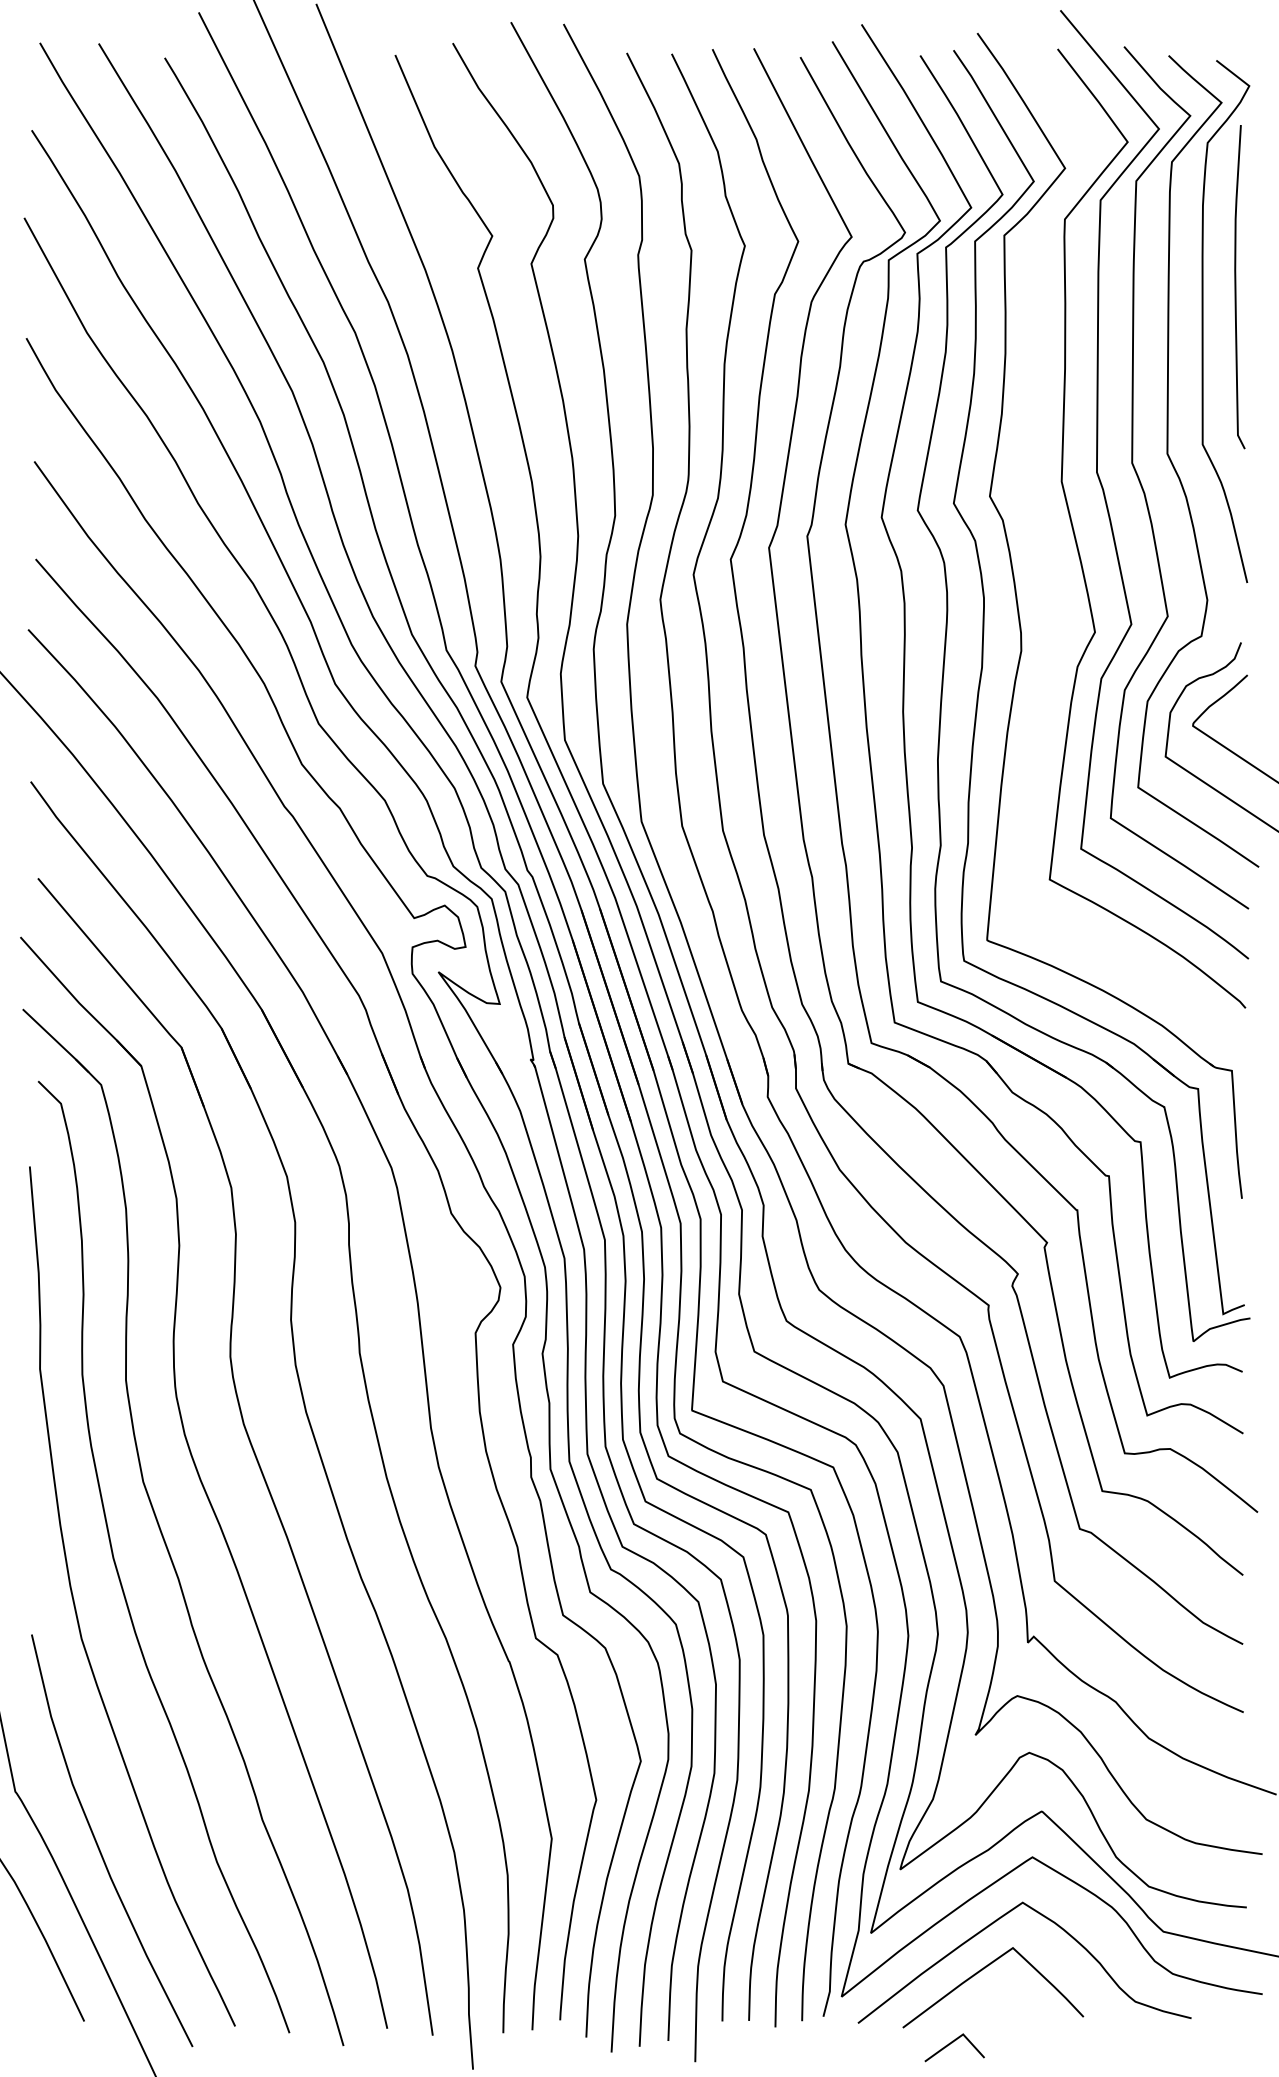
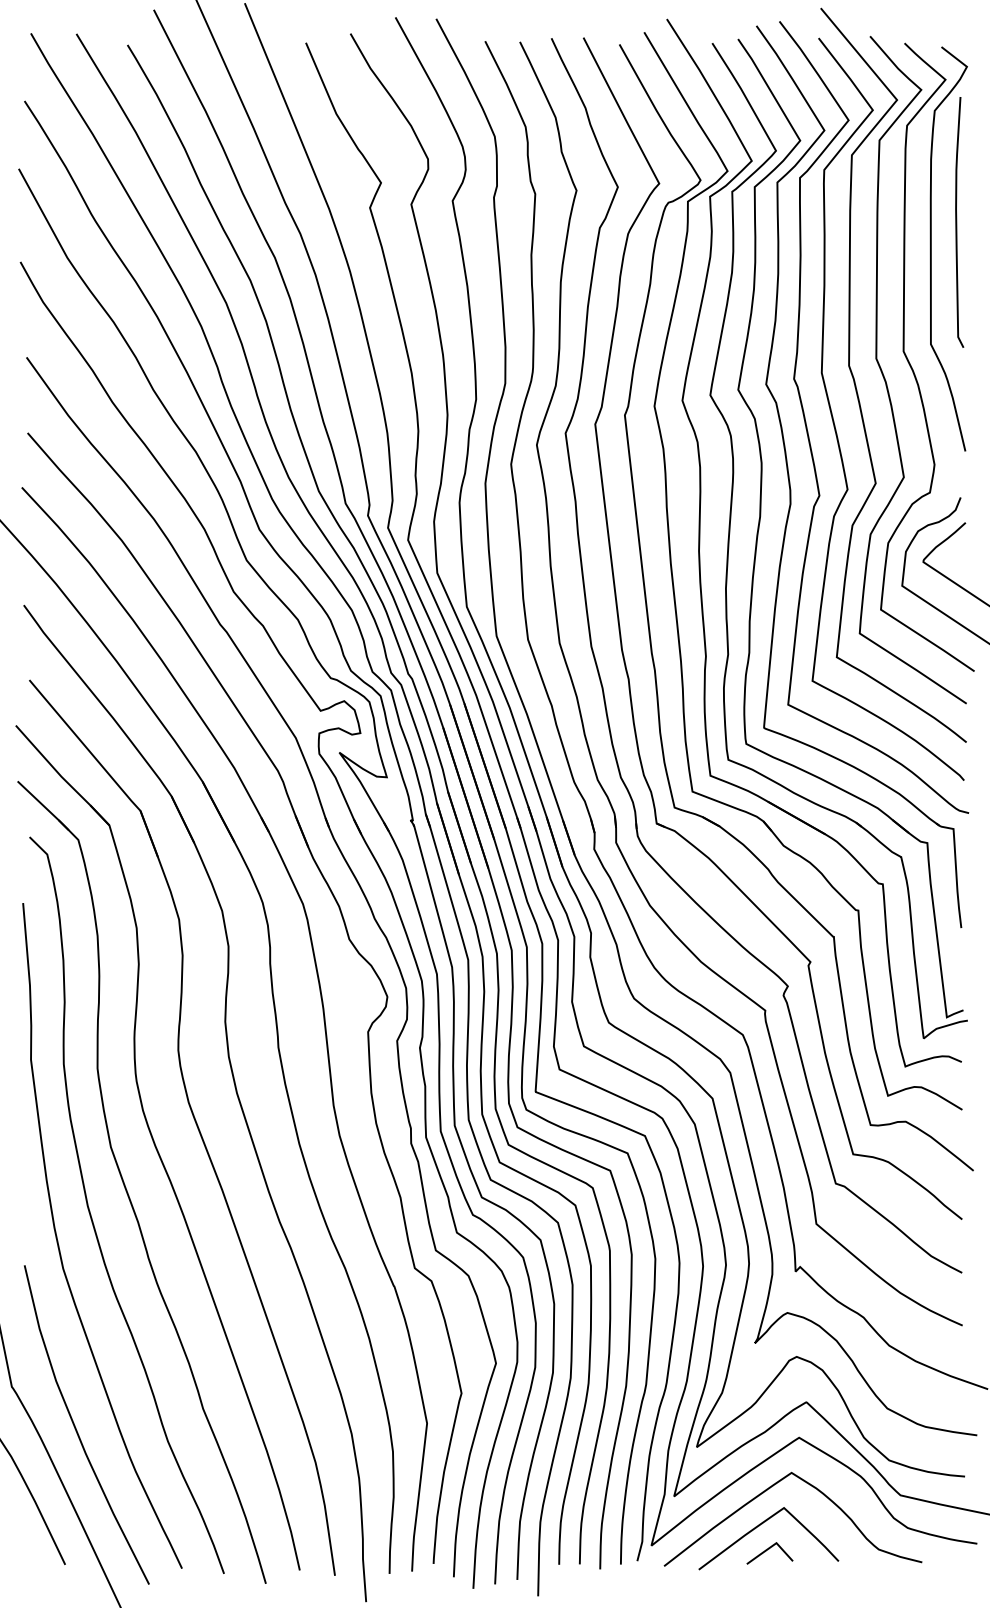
curve: (1044, 558) -> (808, 432), added
line: (952, 2043) -> (768, 1550), moved

